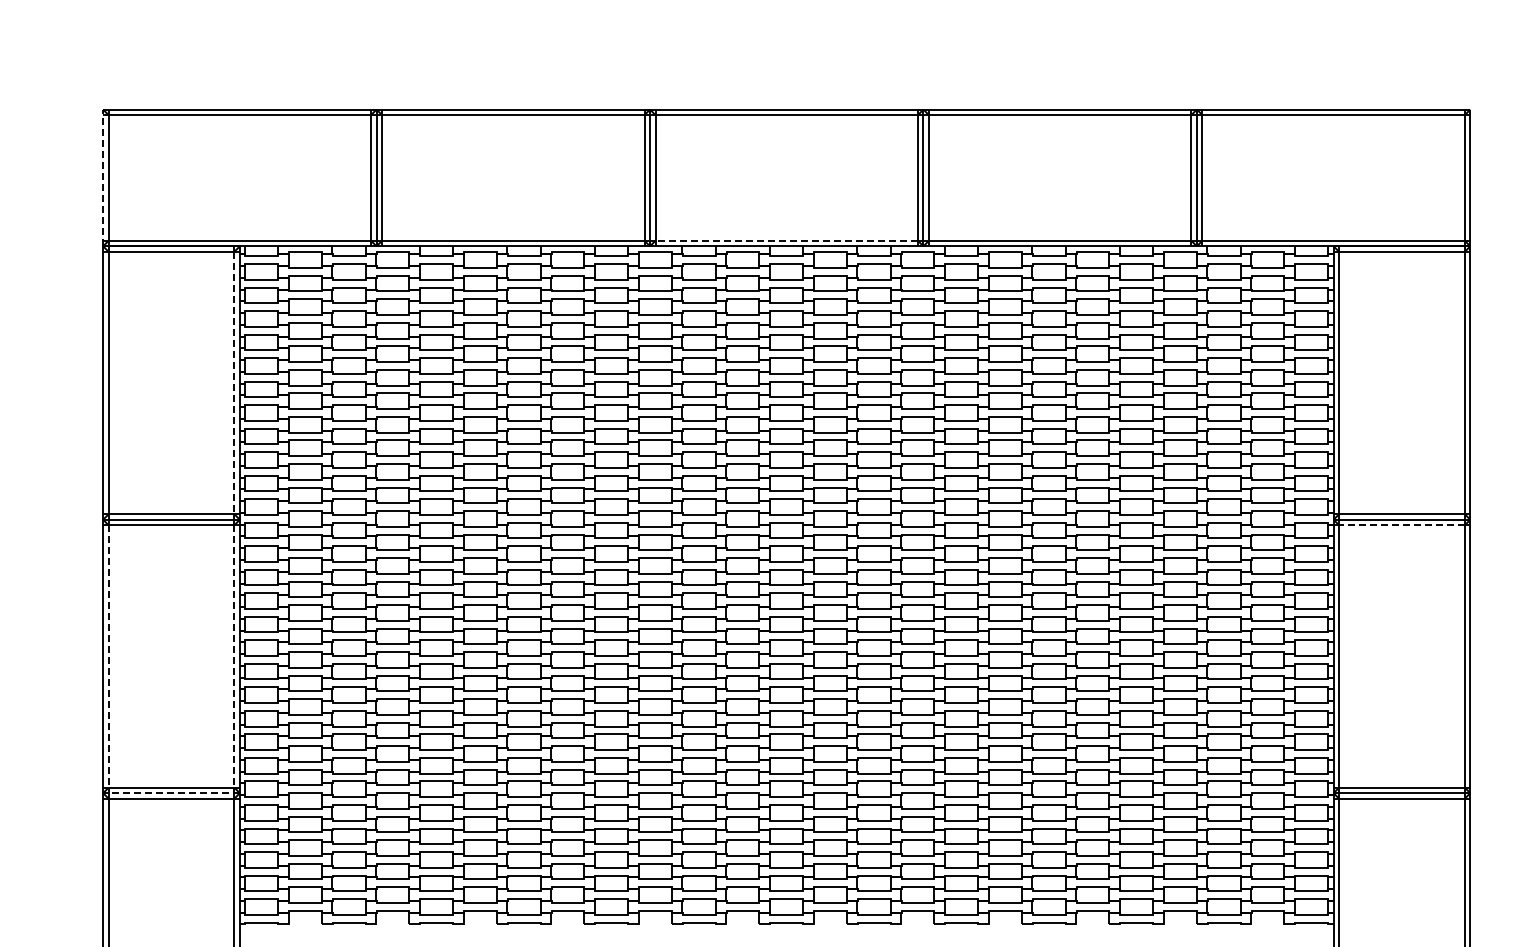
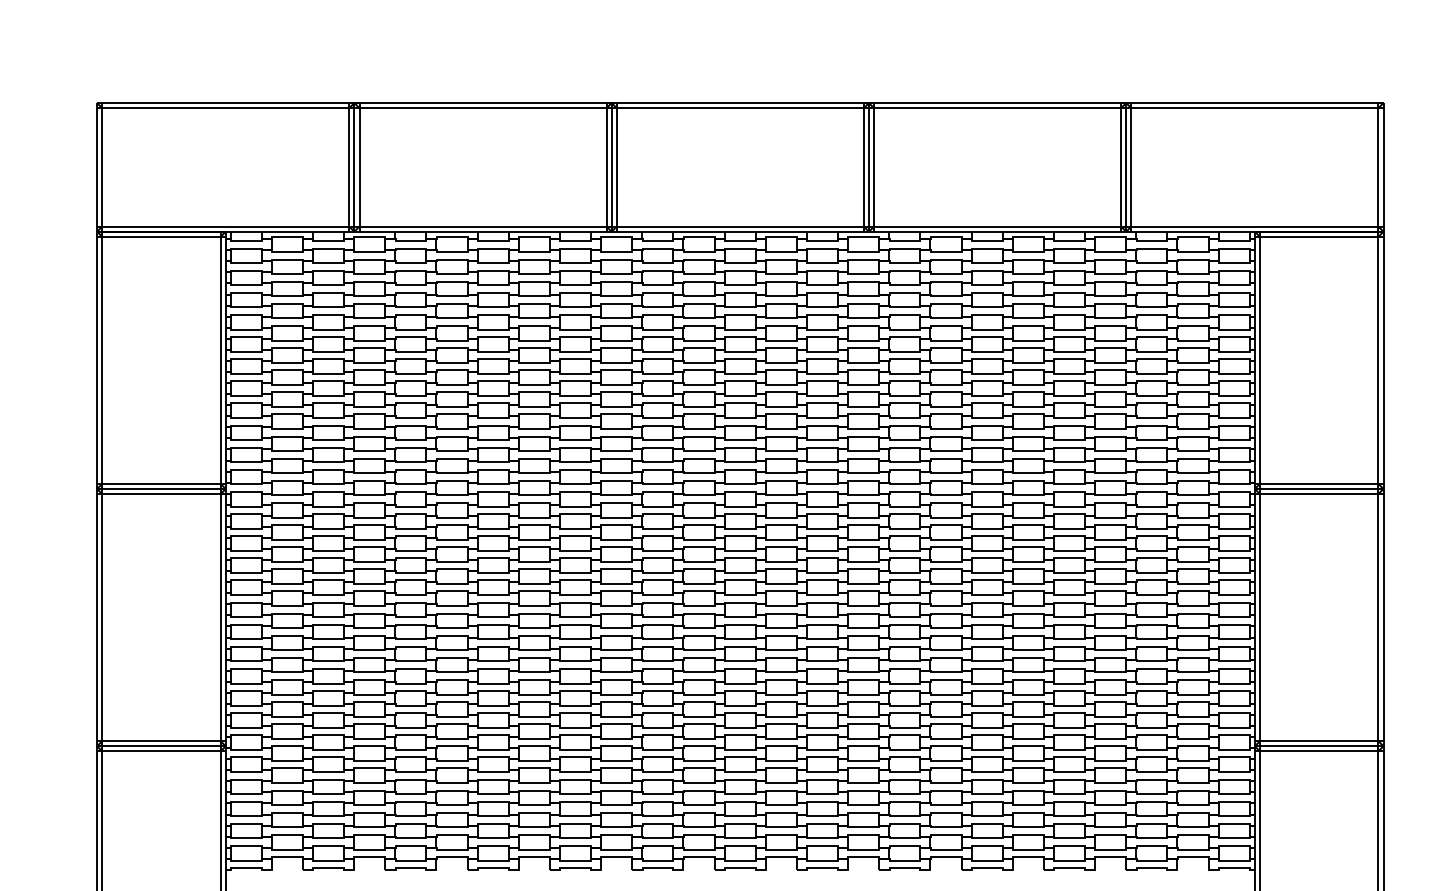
line: (103, 177) -> (97, 166), dashed -> solid
line: (786, 240) -> (740, 226), dashed -> solid
line: (234, 383) -> (220, 360), dashed -> solid
line: (1401, 525) -> (1318, 494), dashed -> solid
line: (108, 656) -> (102, 617), dashed -> solid
line: (234, 656) -> (220, 617), dashed -> solid
line: (171, 793) -> (161, 746), dashed -> solid

